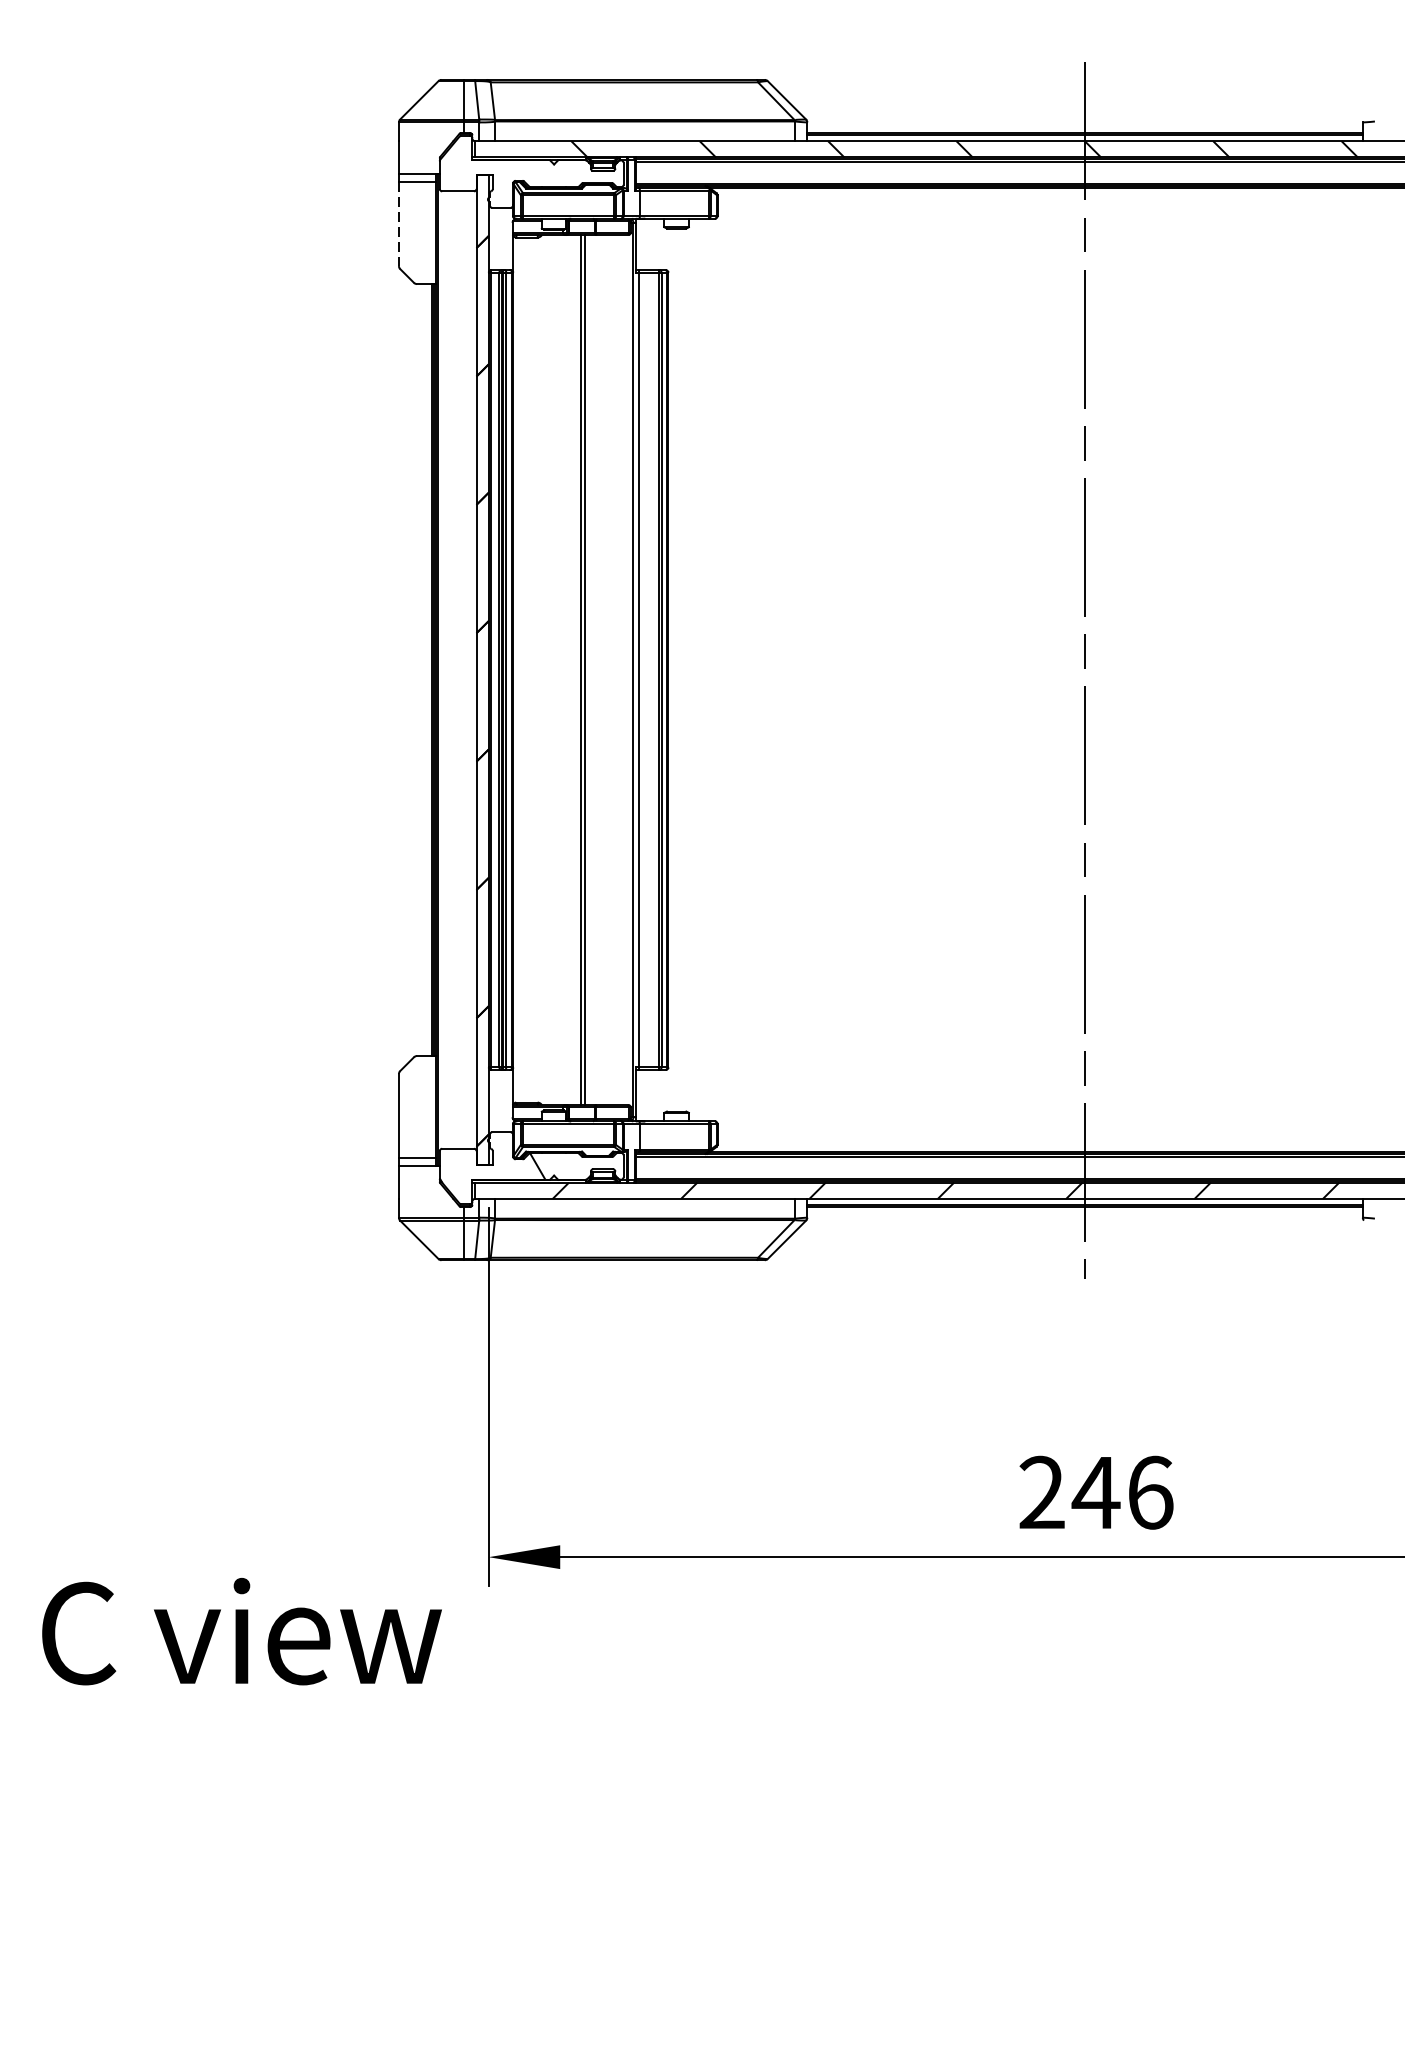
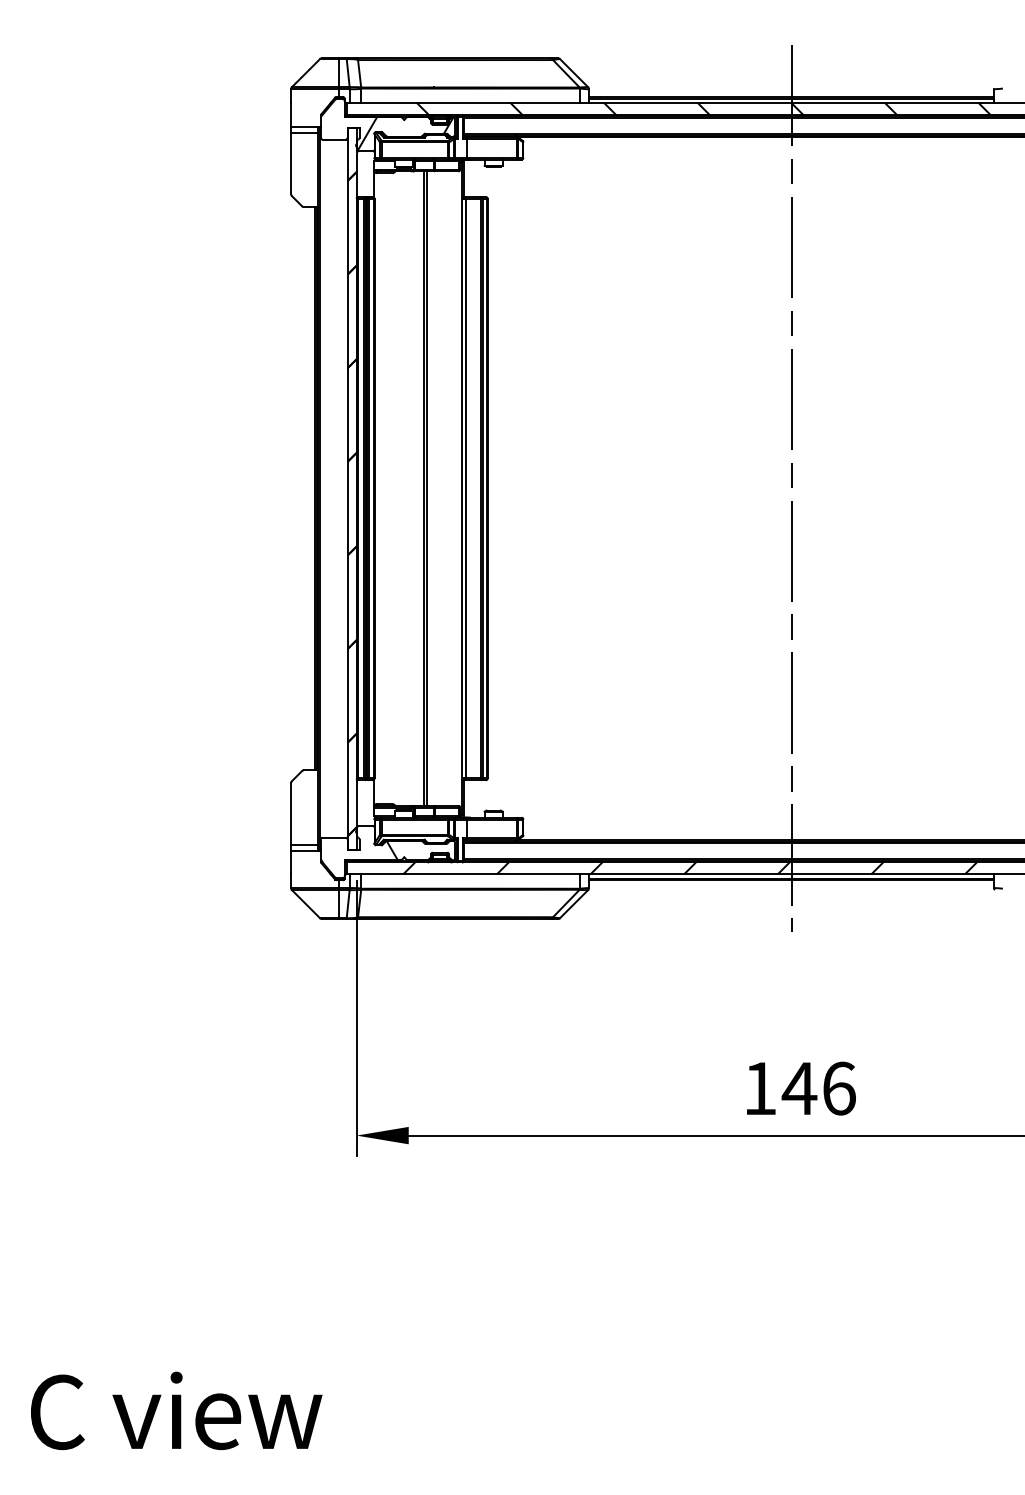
hatch: (555, 183) -> (405, 133), added
line: (399, 224) -> (291, 163), dashed -> solid
text: (1041, 1491) -> (759, 1087), 246 -> 146
text: (241, 1631) -> (176, 1410), moved

